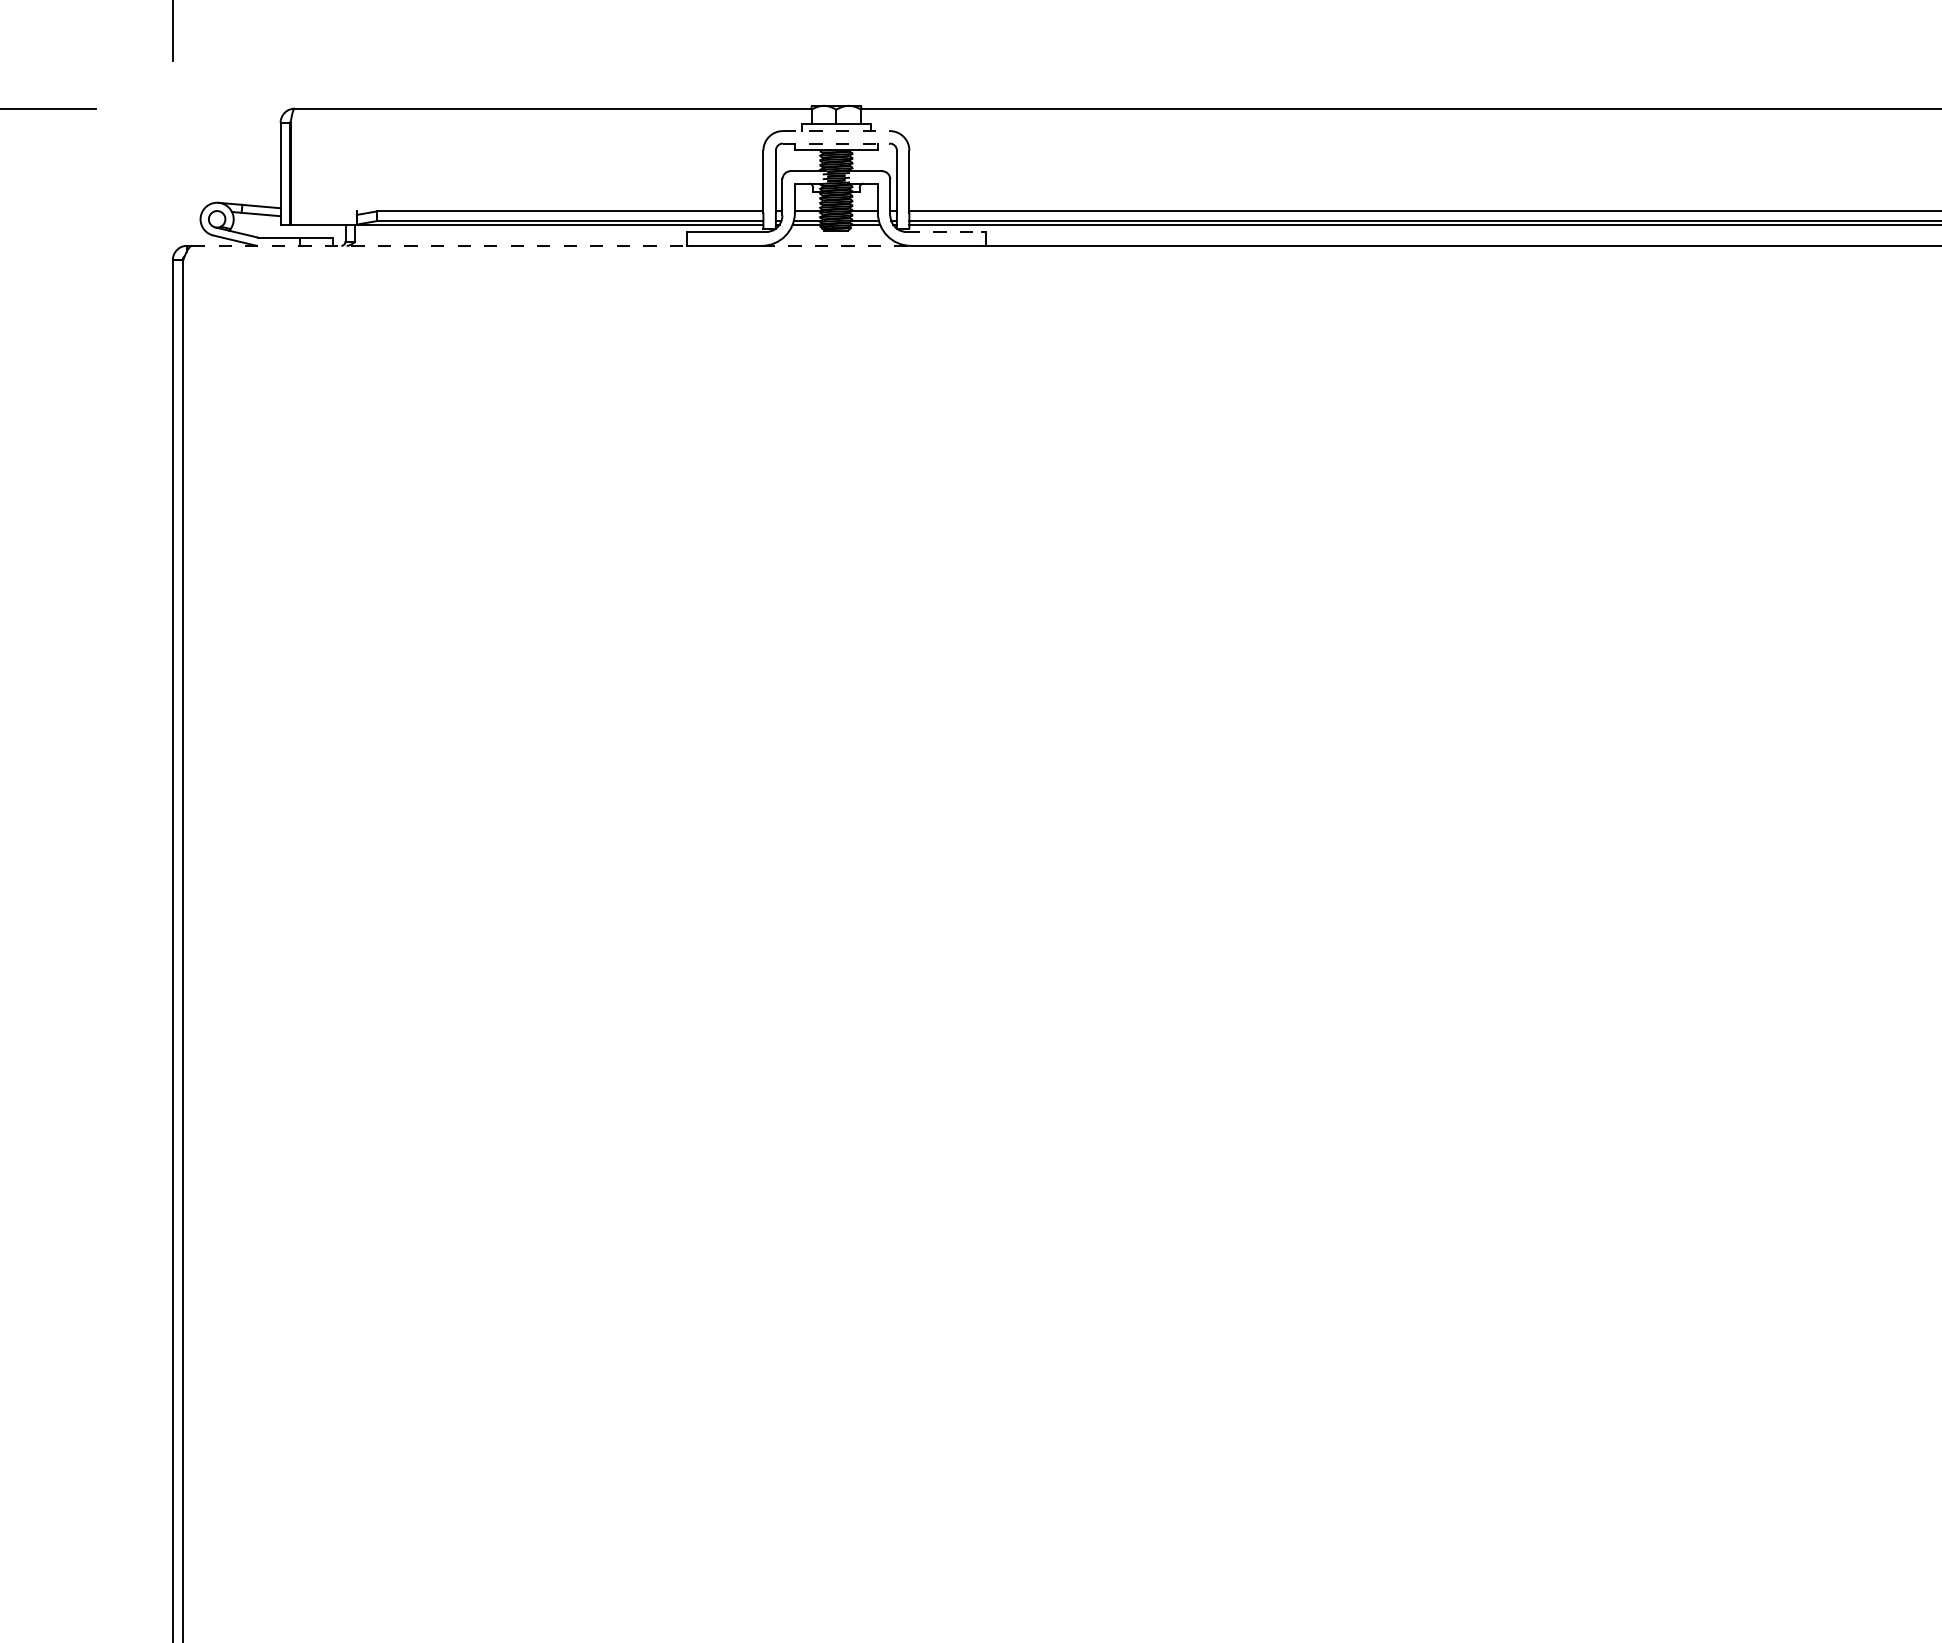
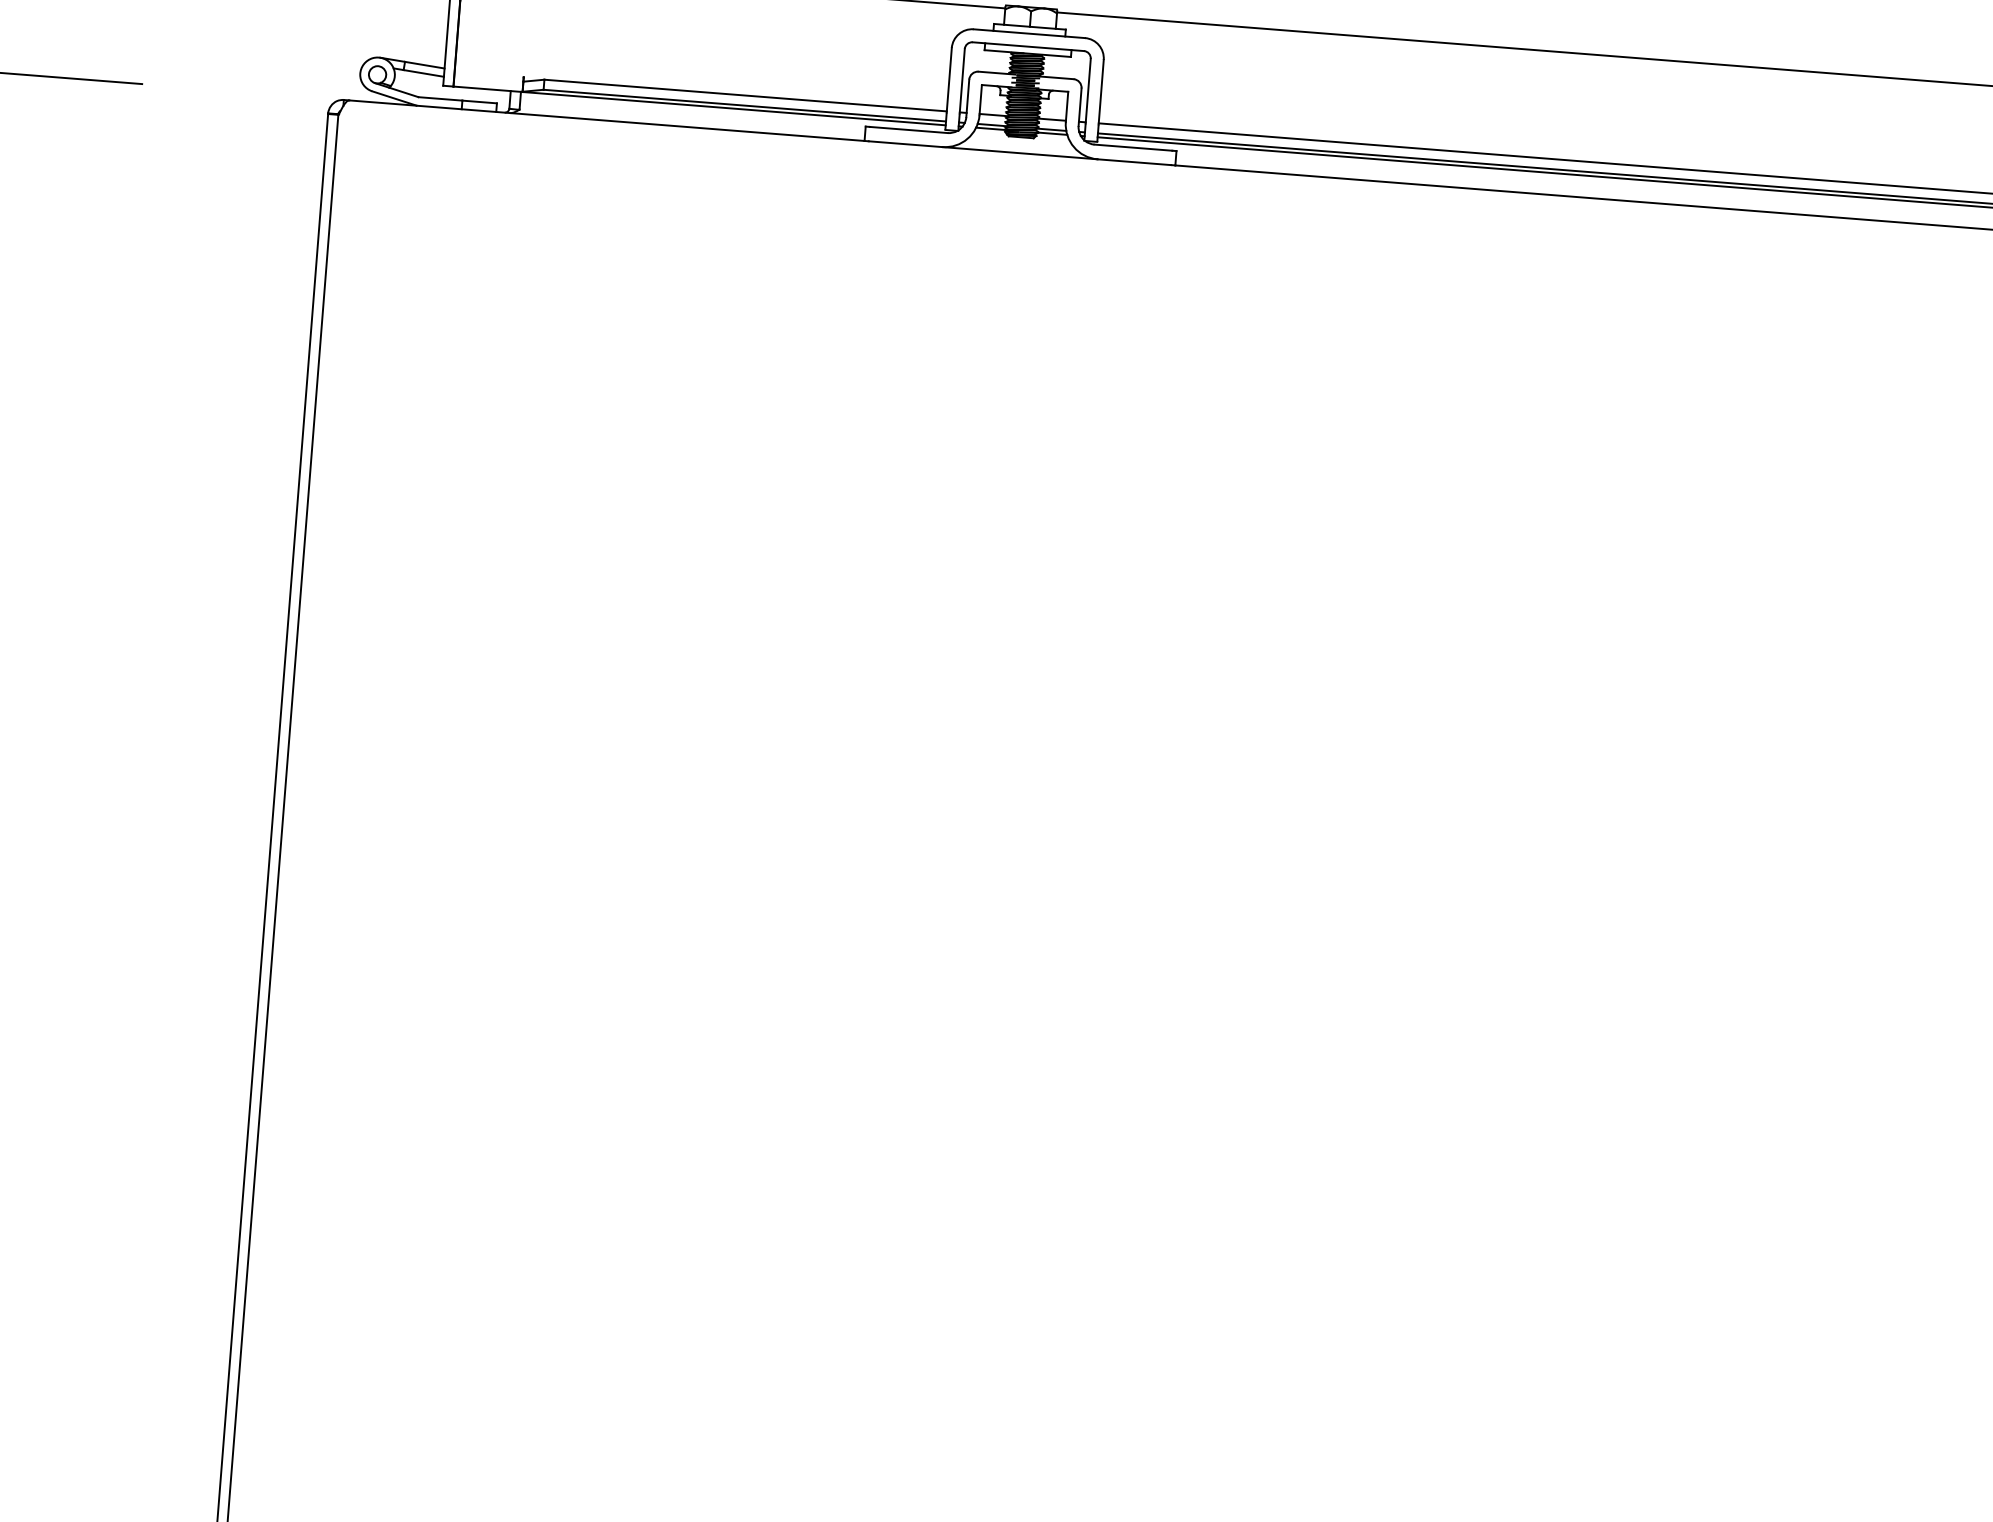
line: (836, 131) -> (1029, 34), dashed -> solid
line: (836, 143) -> (1028, 46), dashed -> solid
line: (944, 232) -> (1133, 148), dashed -> solid
line: (439, 245) -> (606, 120), dashed -> solid
line: (836, 245) -> (1020, 152), dashed -> solid

